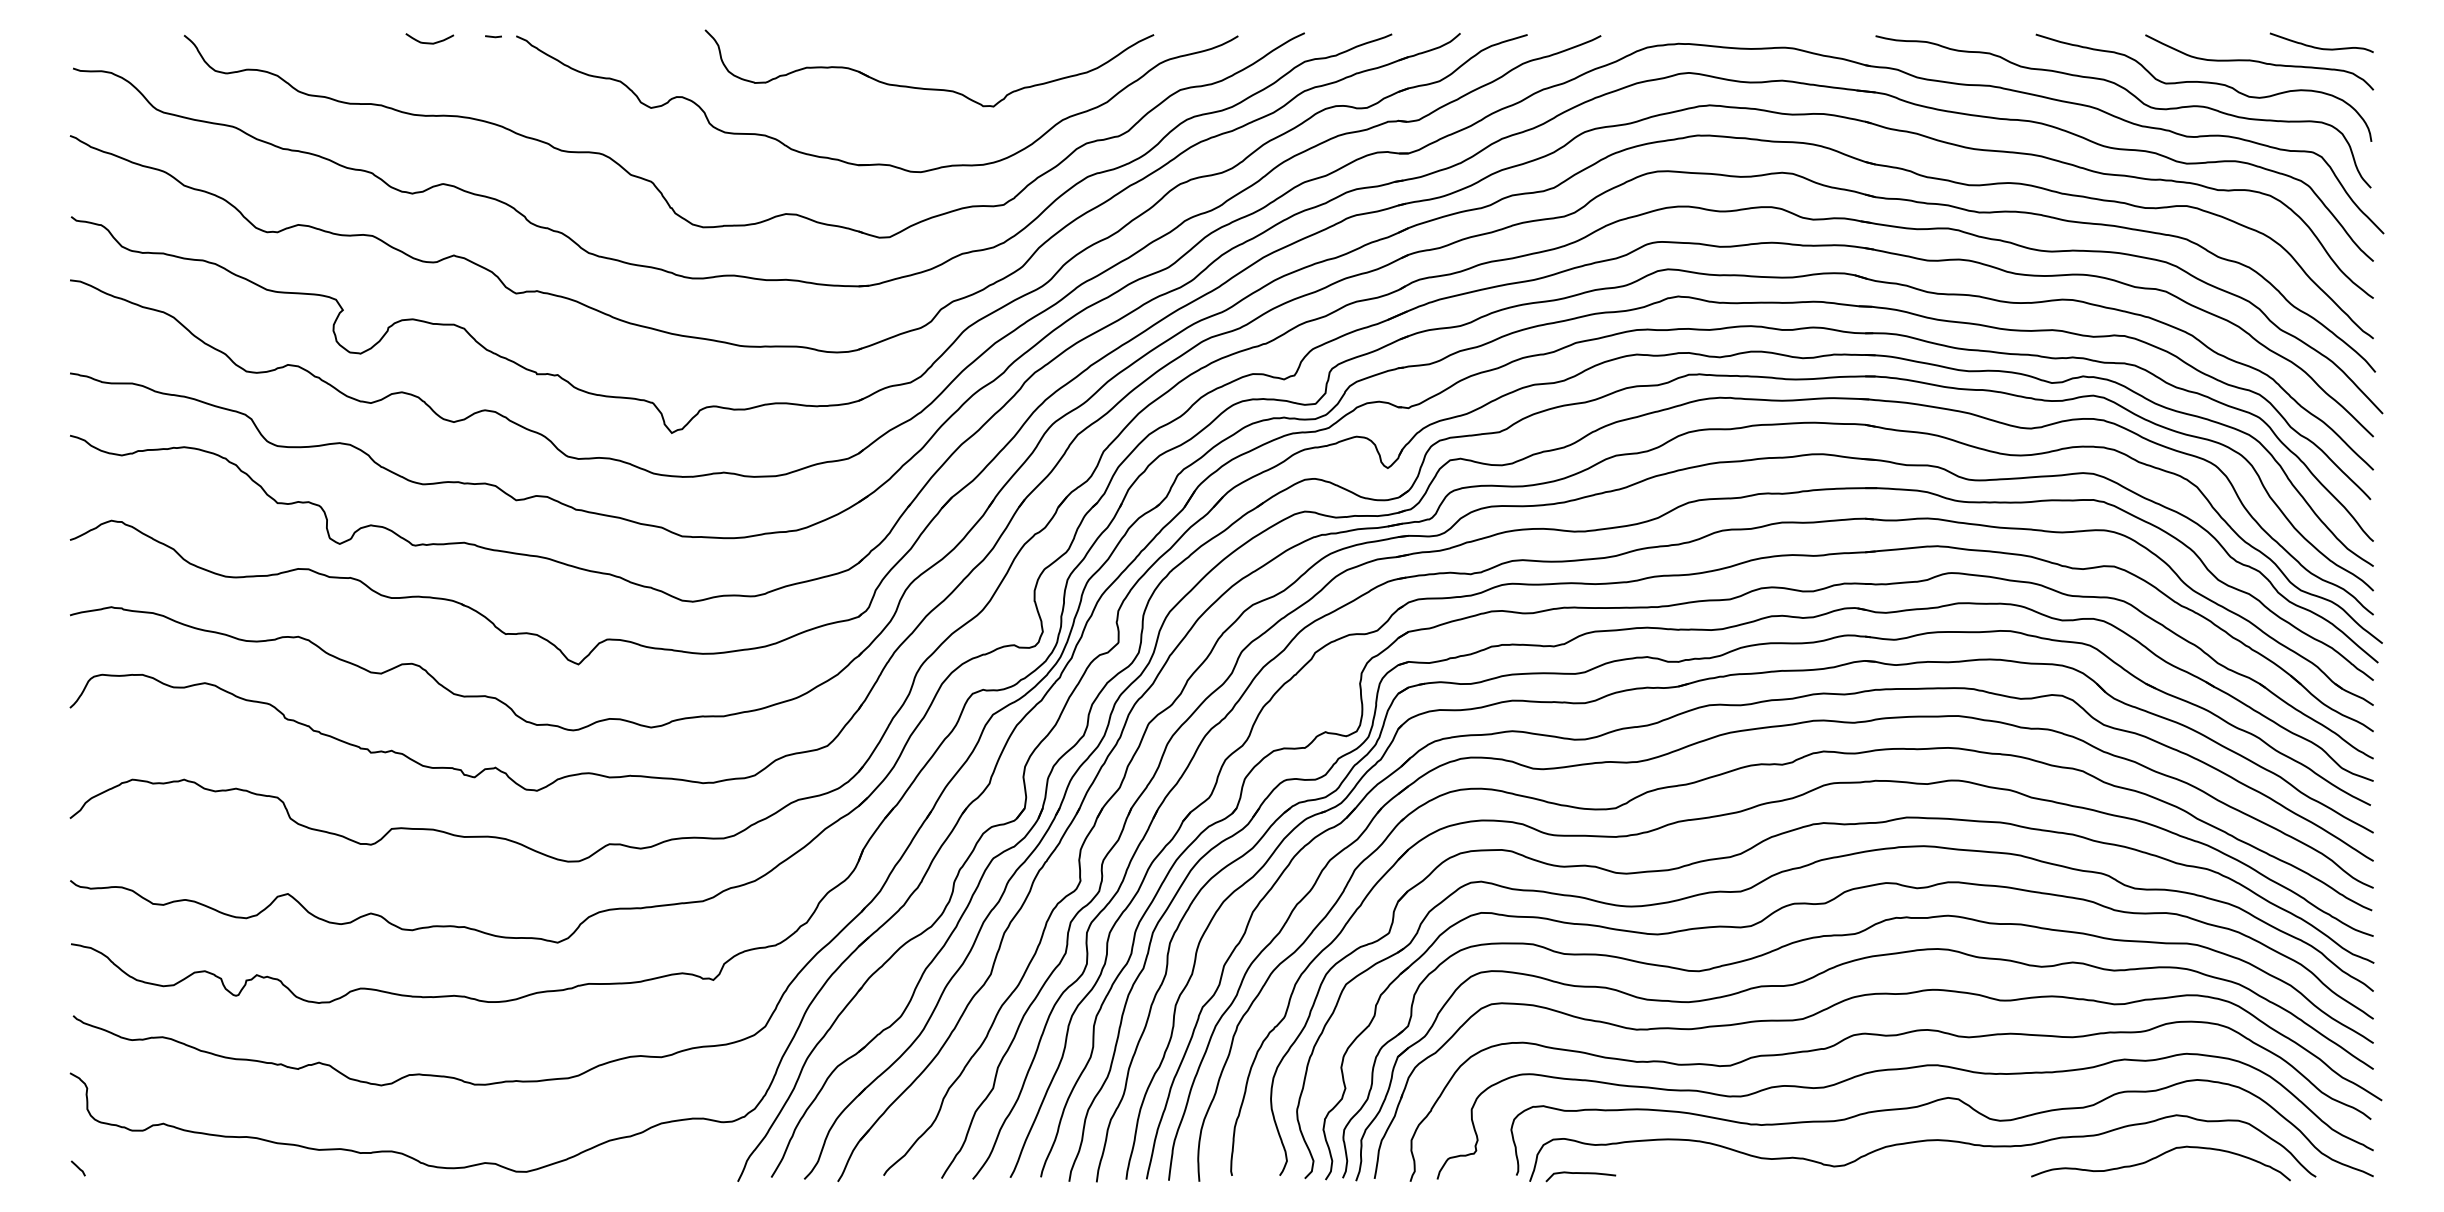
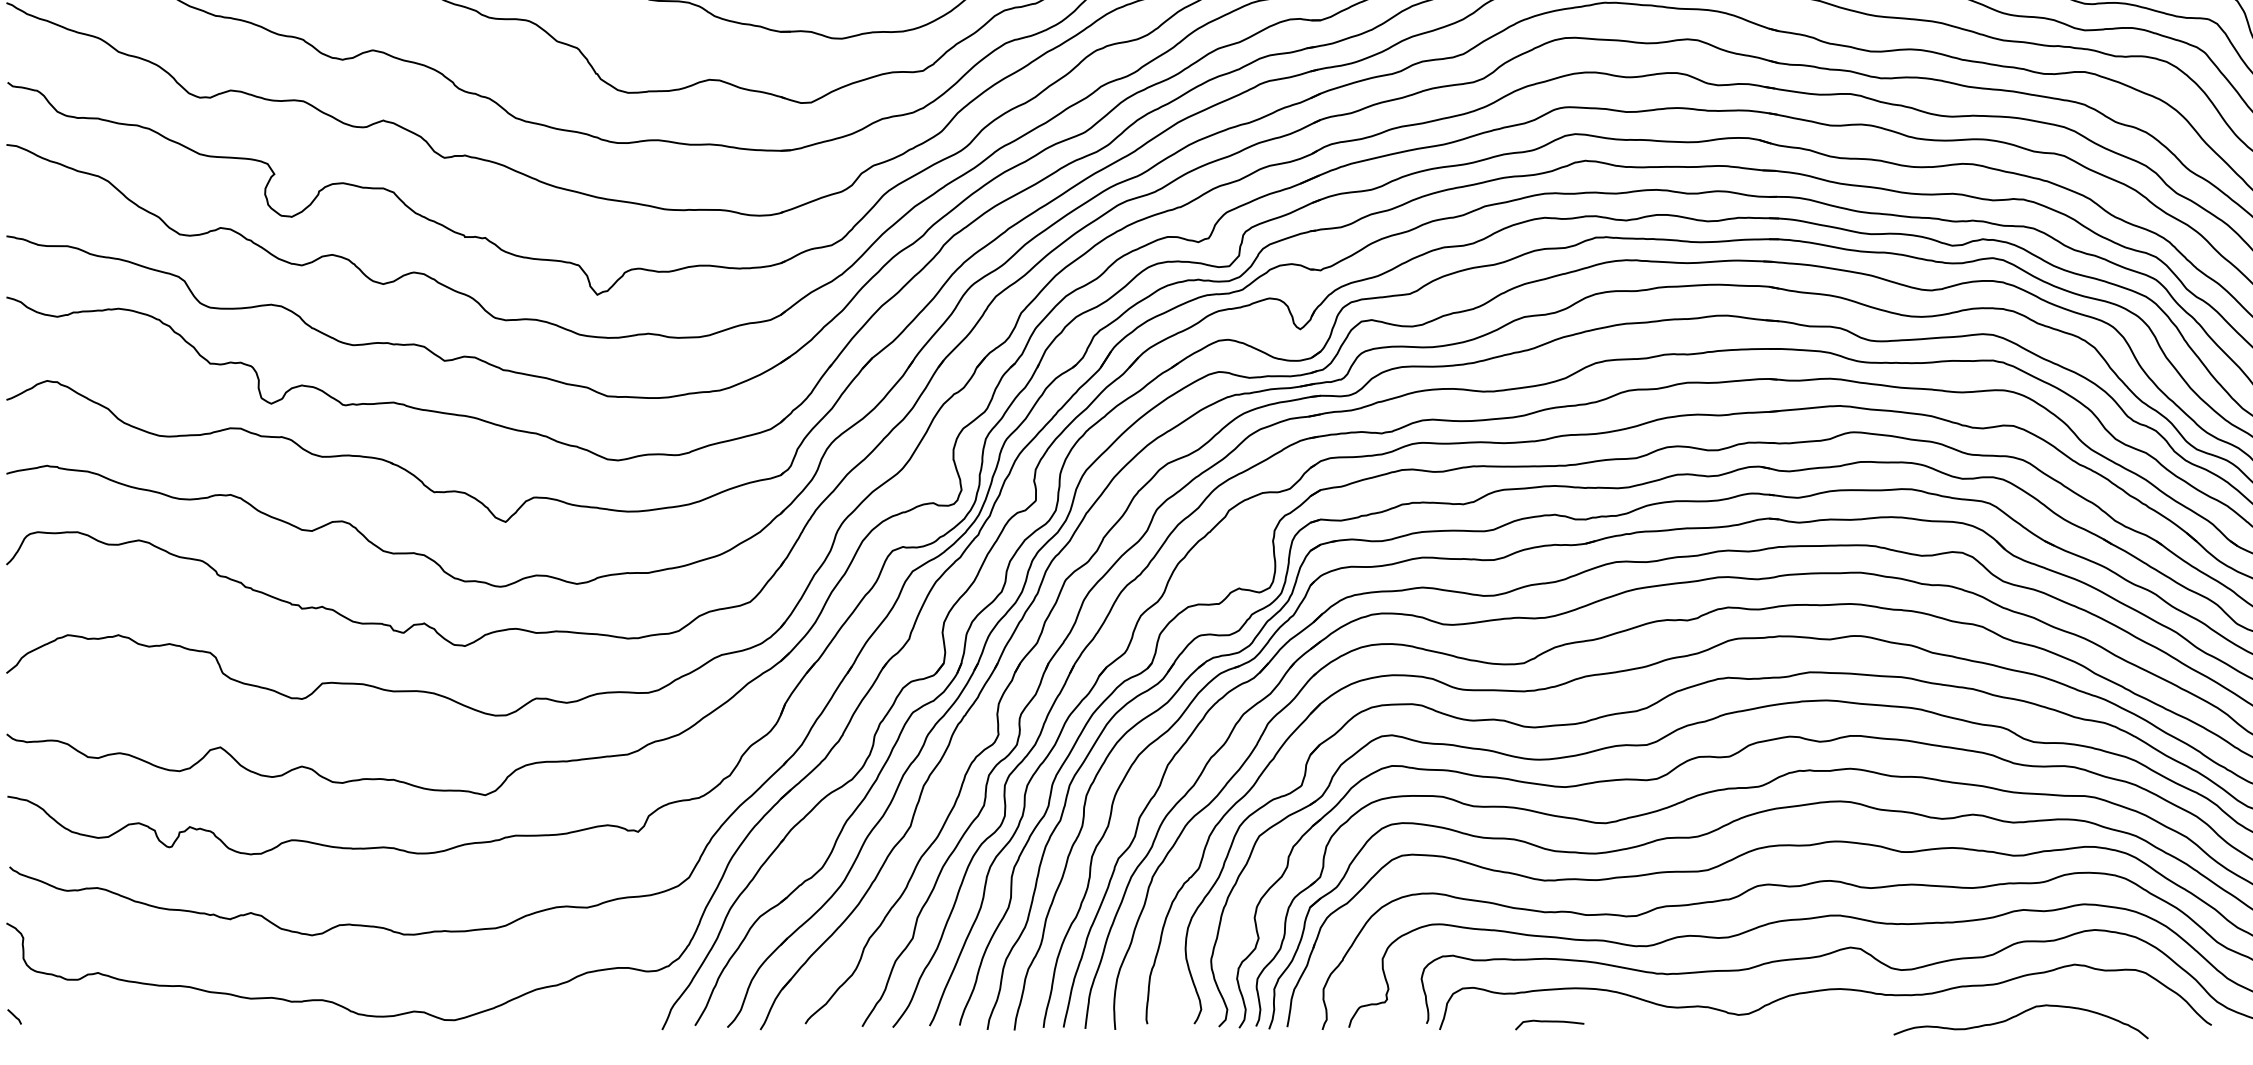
curve: (2158, 1157) -> (2018, 1015), moved
curve: (1582, 1174) -> (1551, 1022), moved

